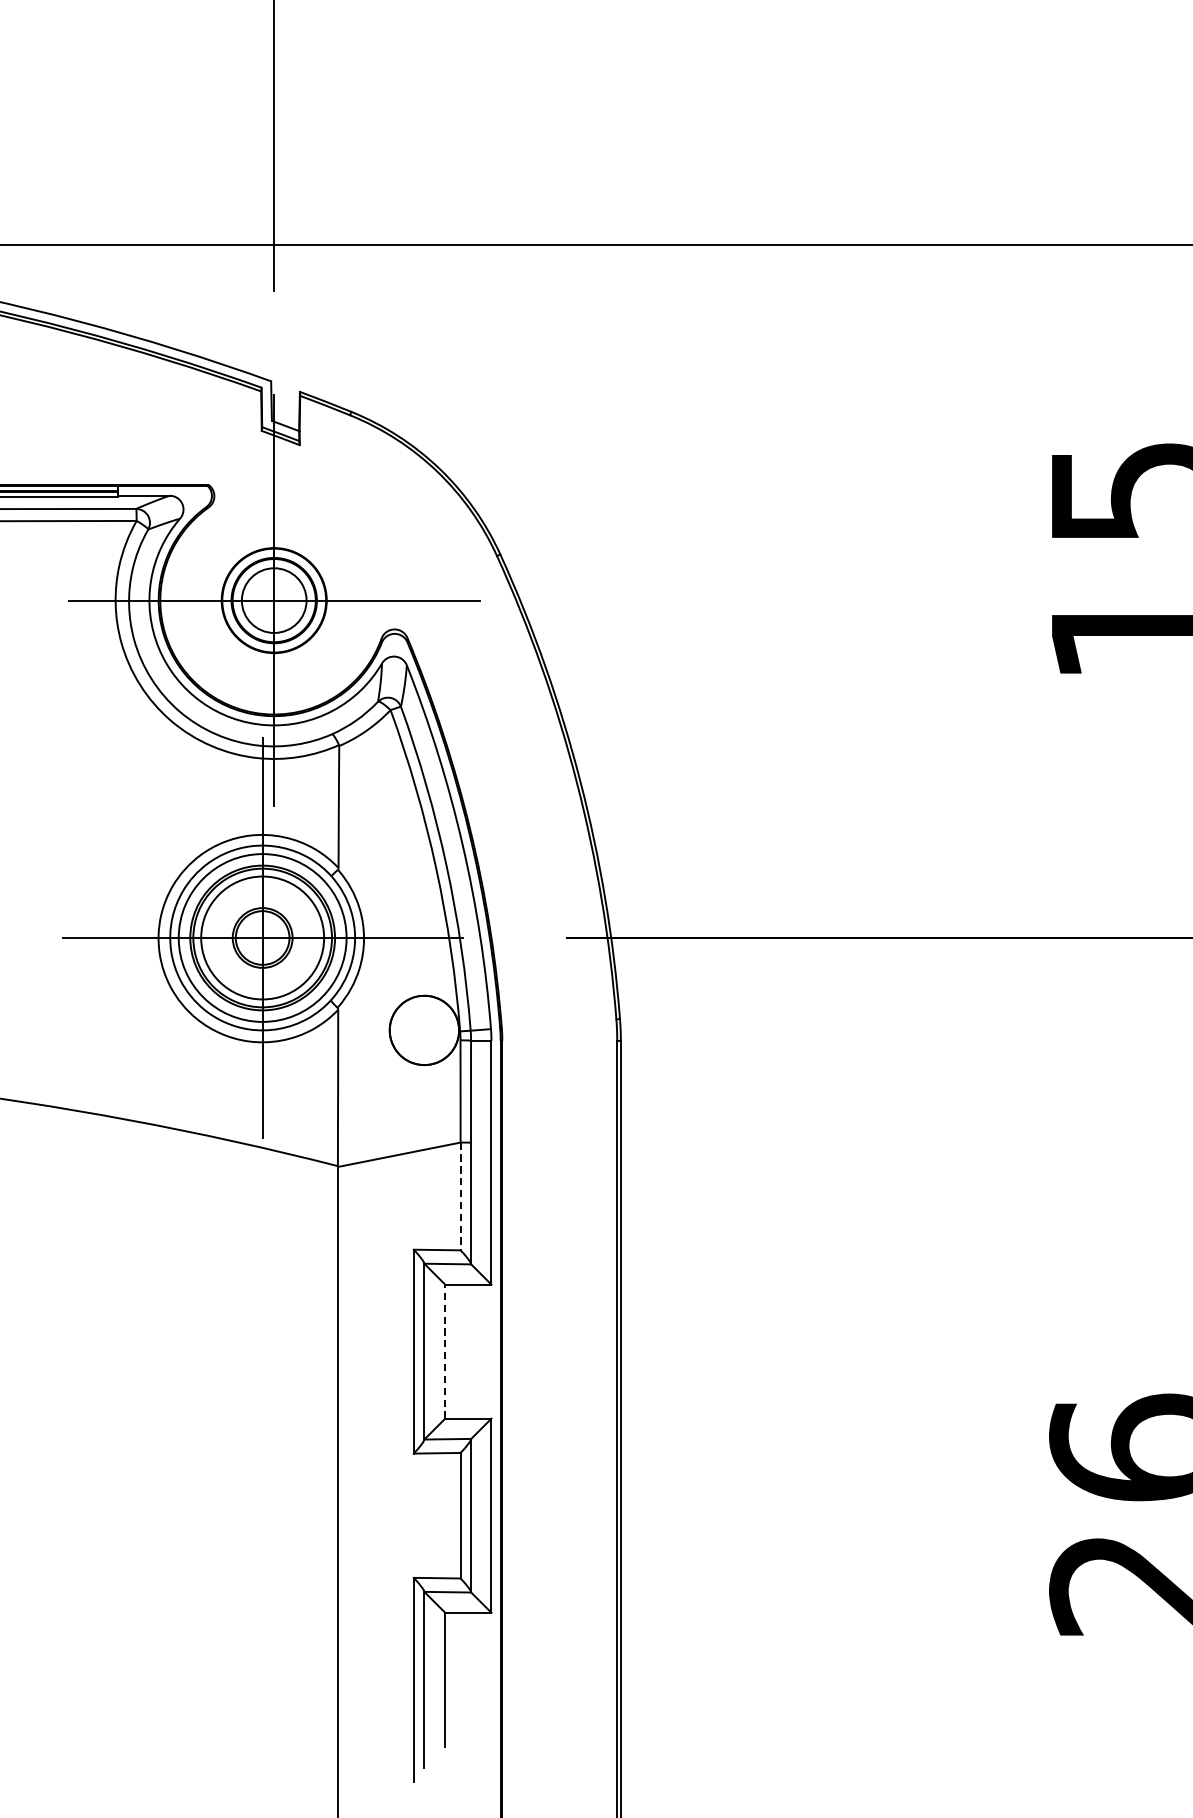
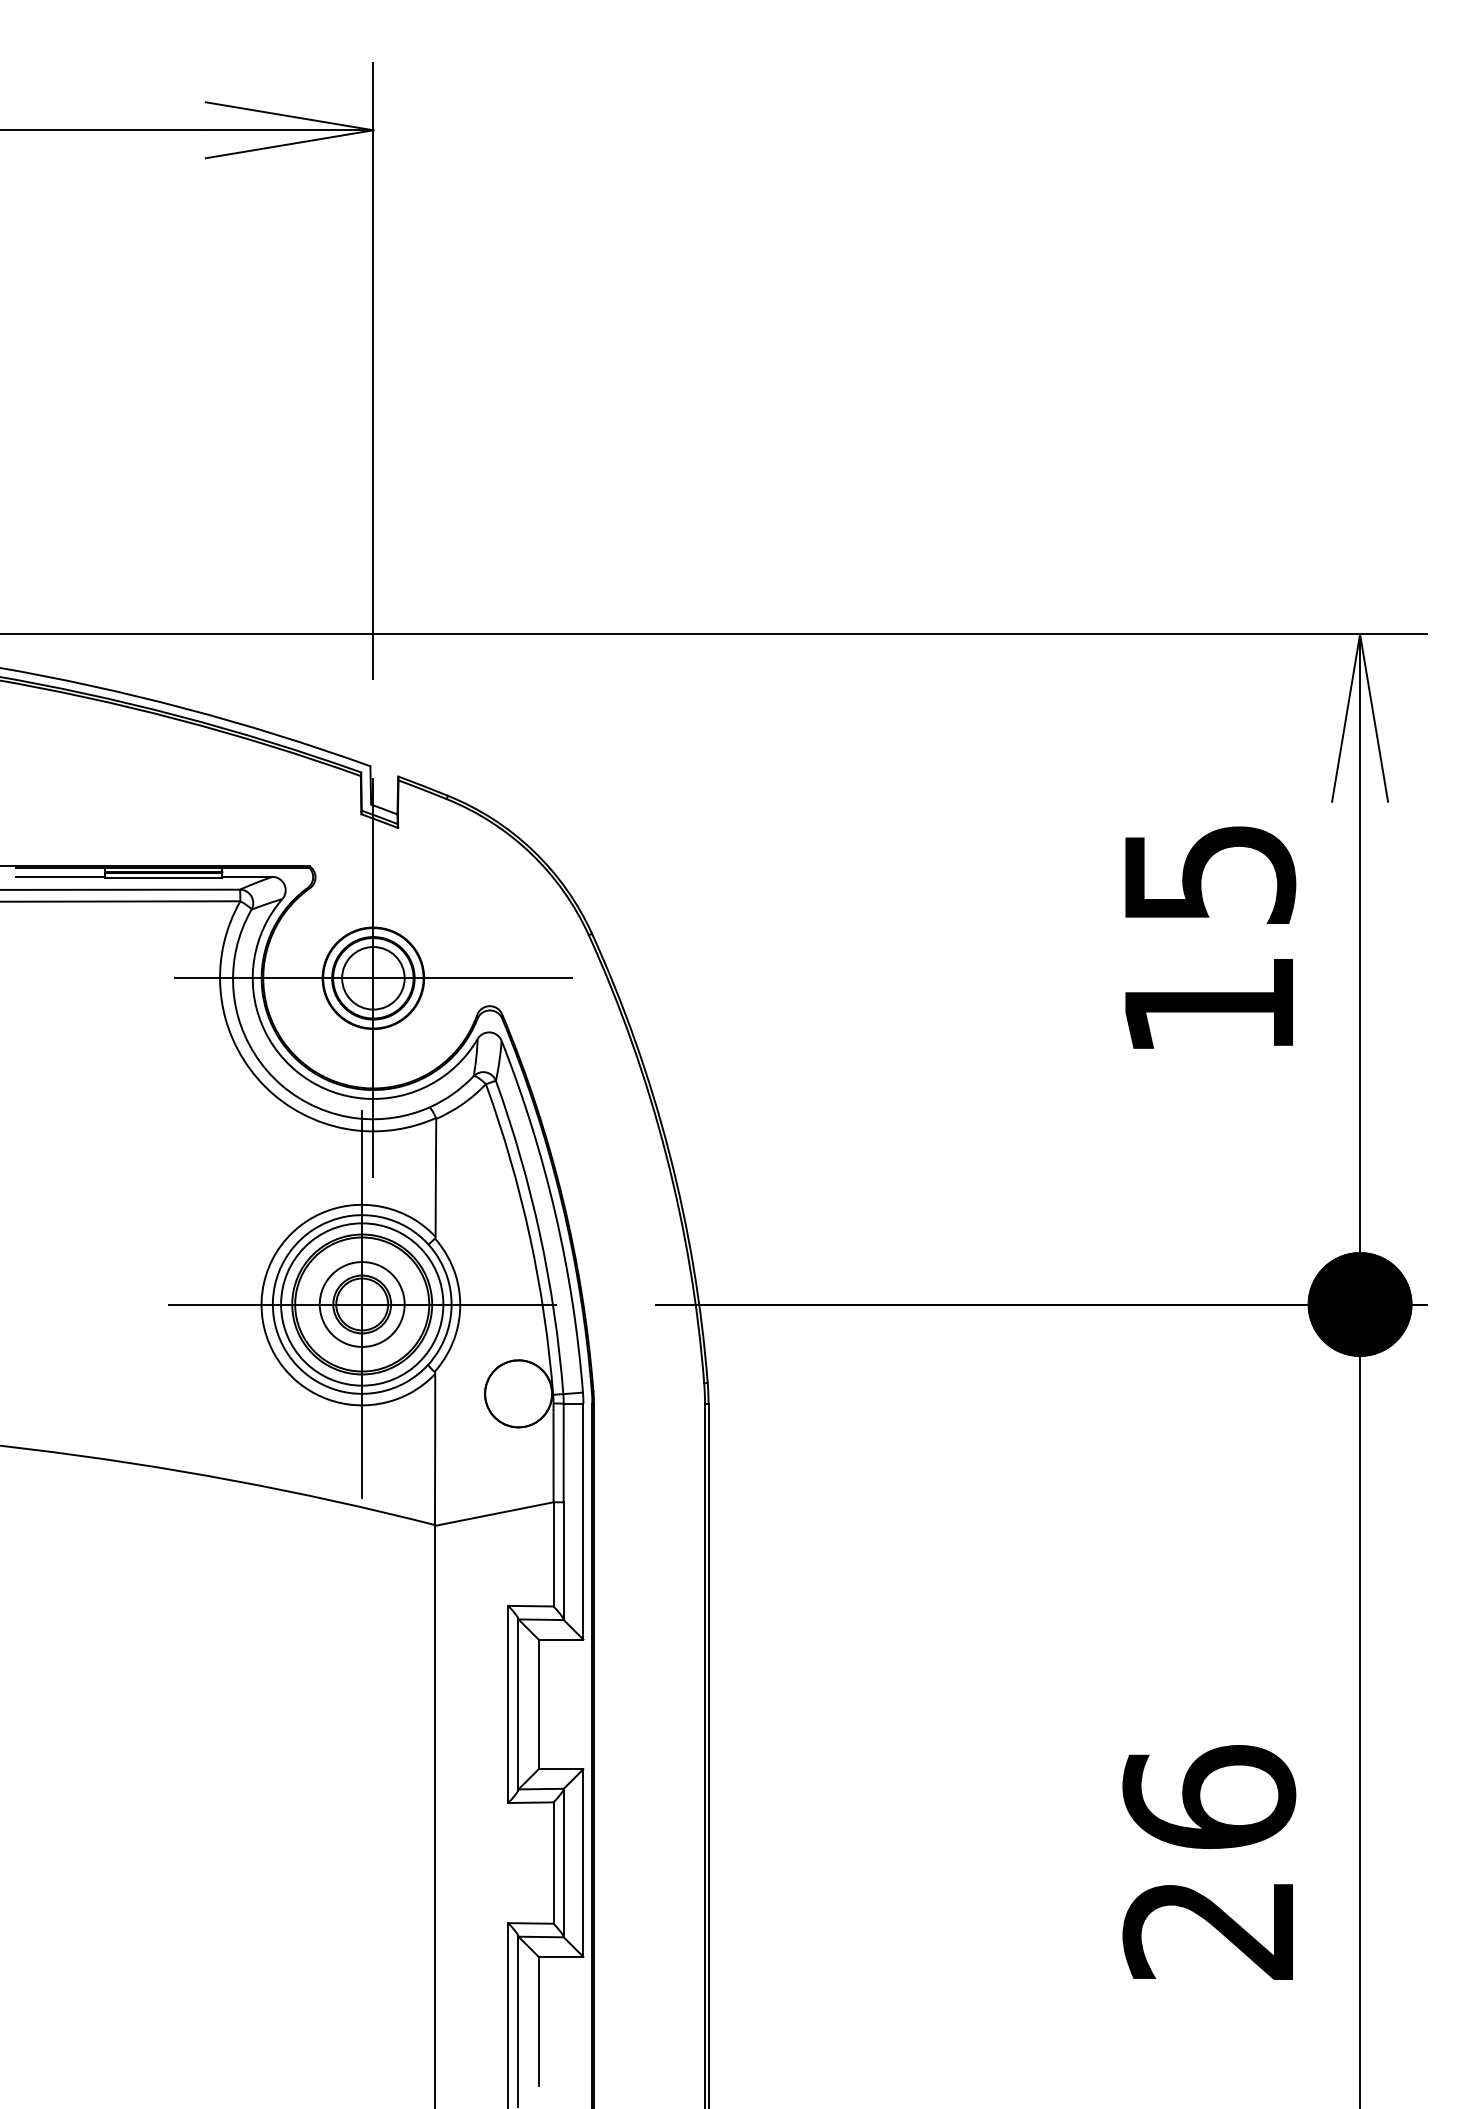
circle: (261, 938) -> (361, 1304), size x0.71
line: (460, 1196) -> (553, 1554), dashed -> solid
line: (444, 1351) -> (538, 1704), dashed -> solid

